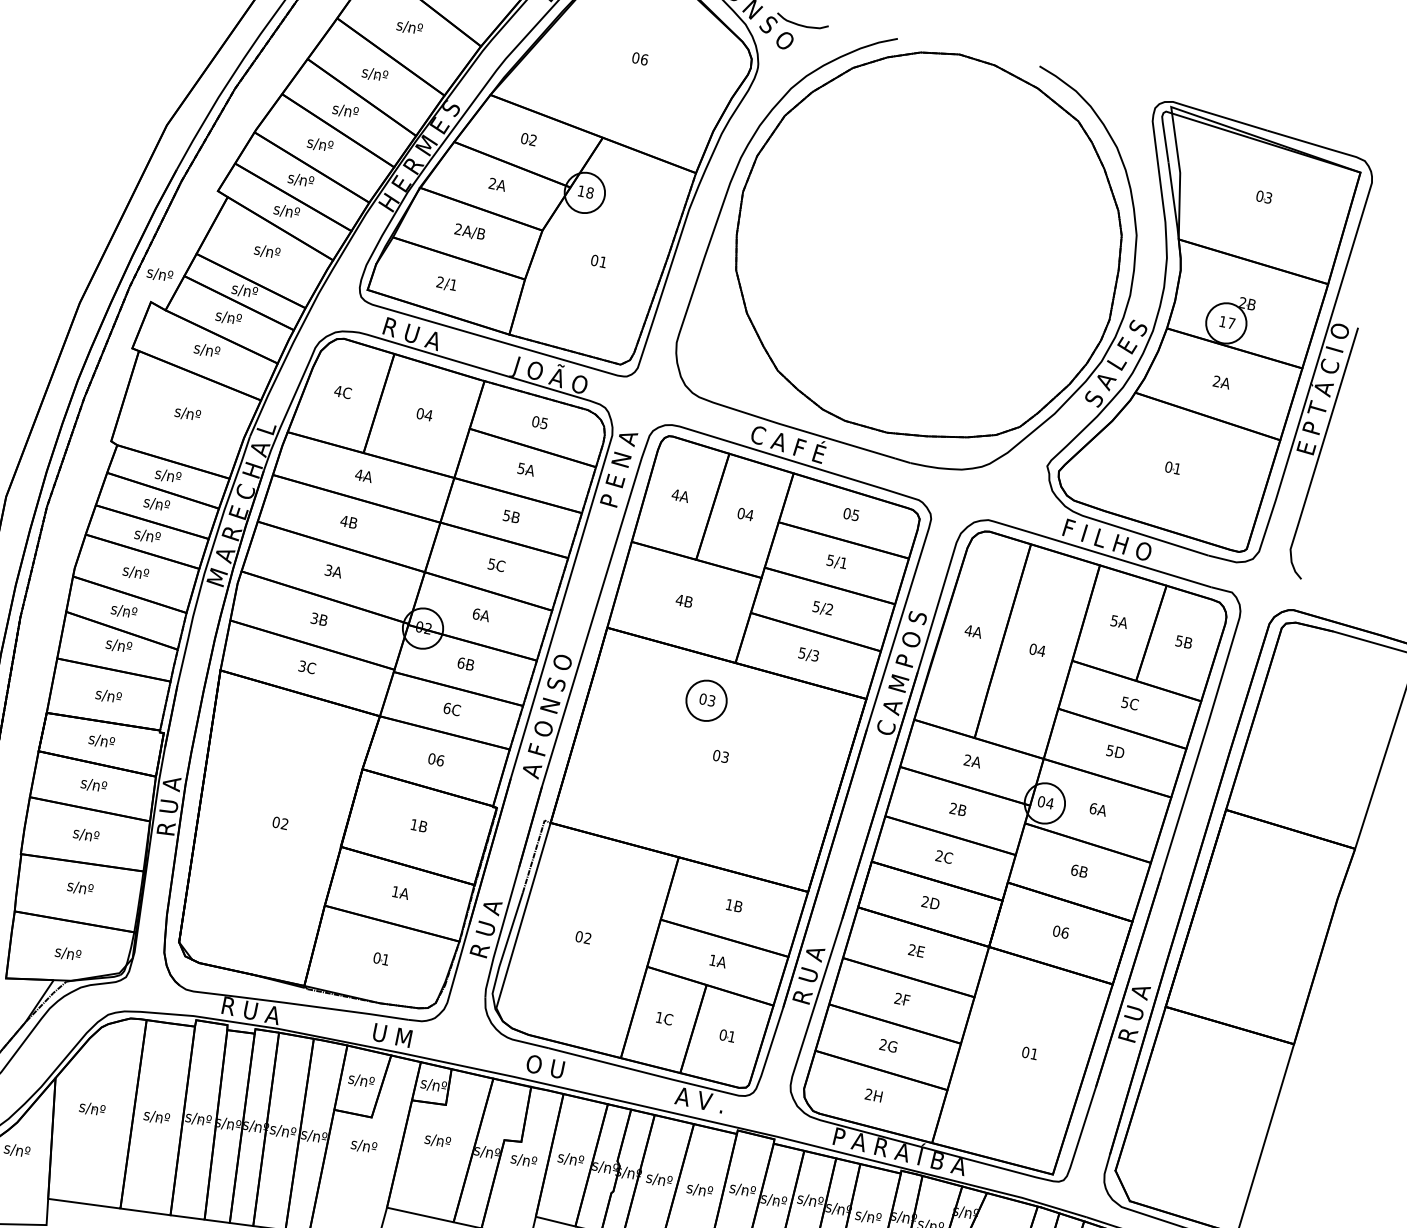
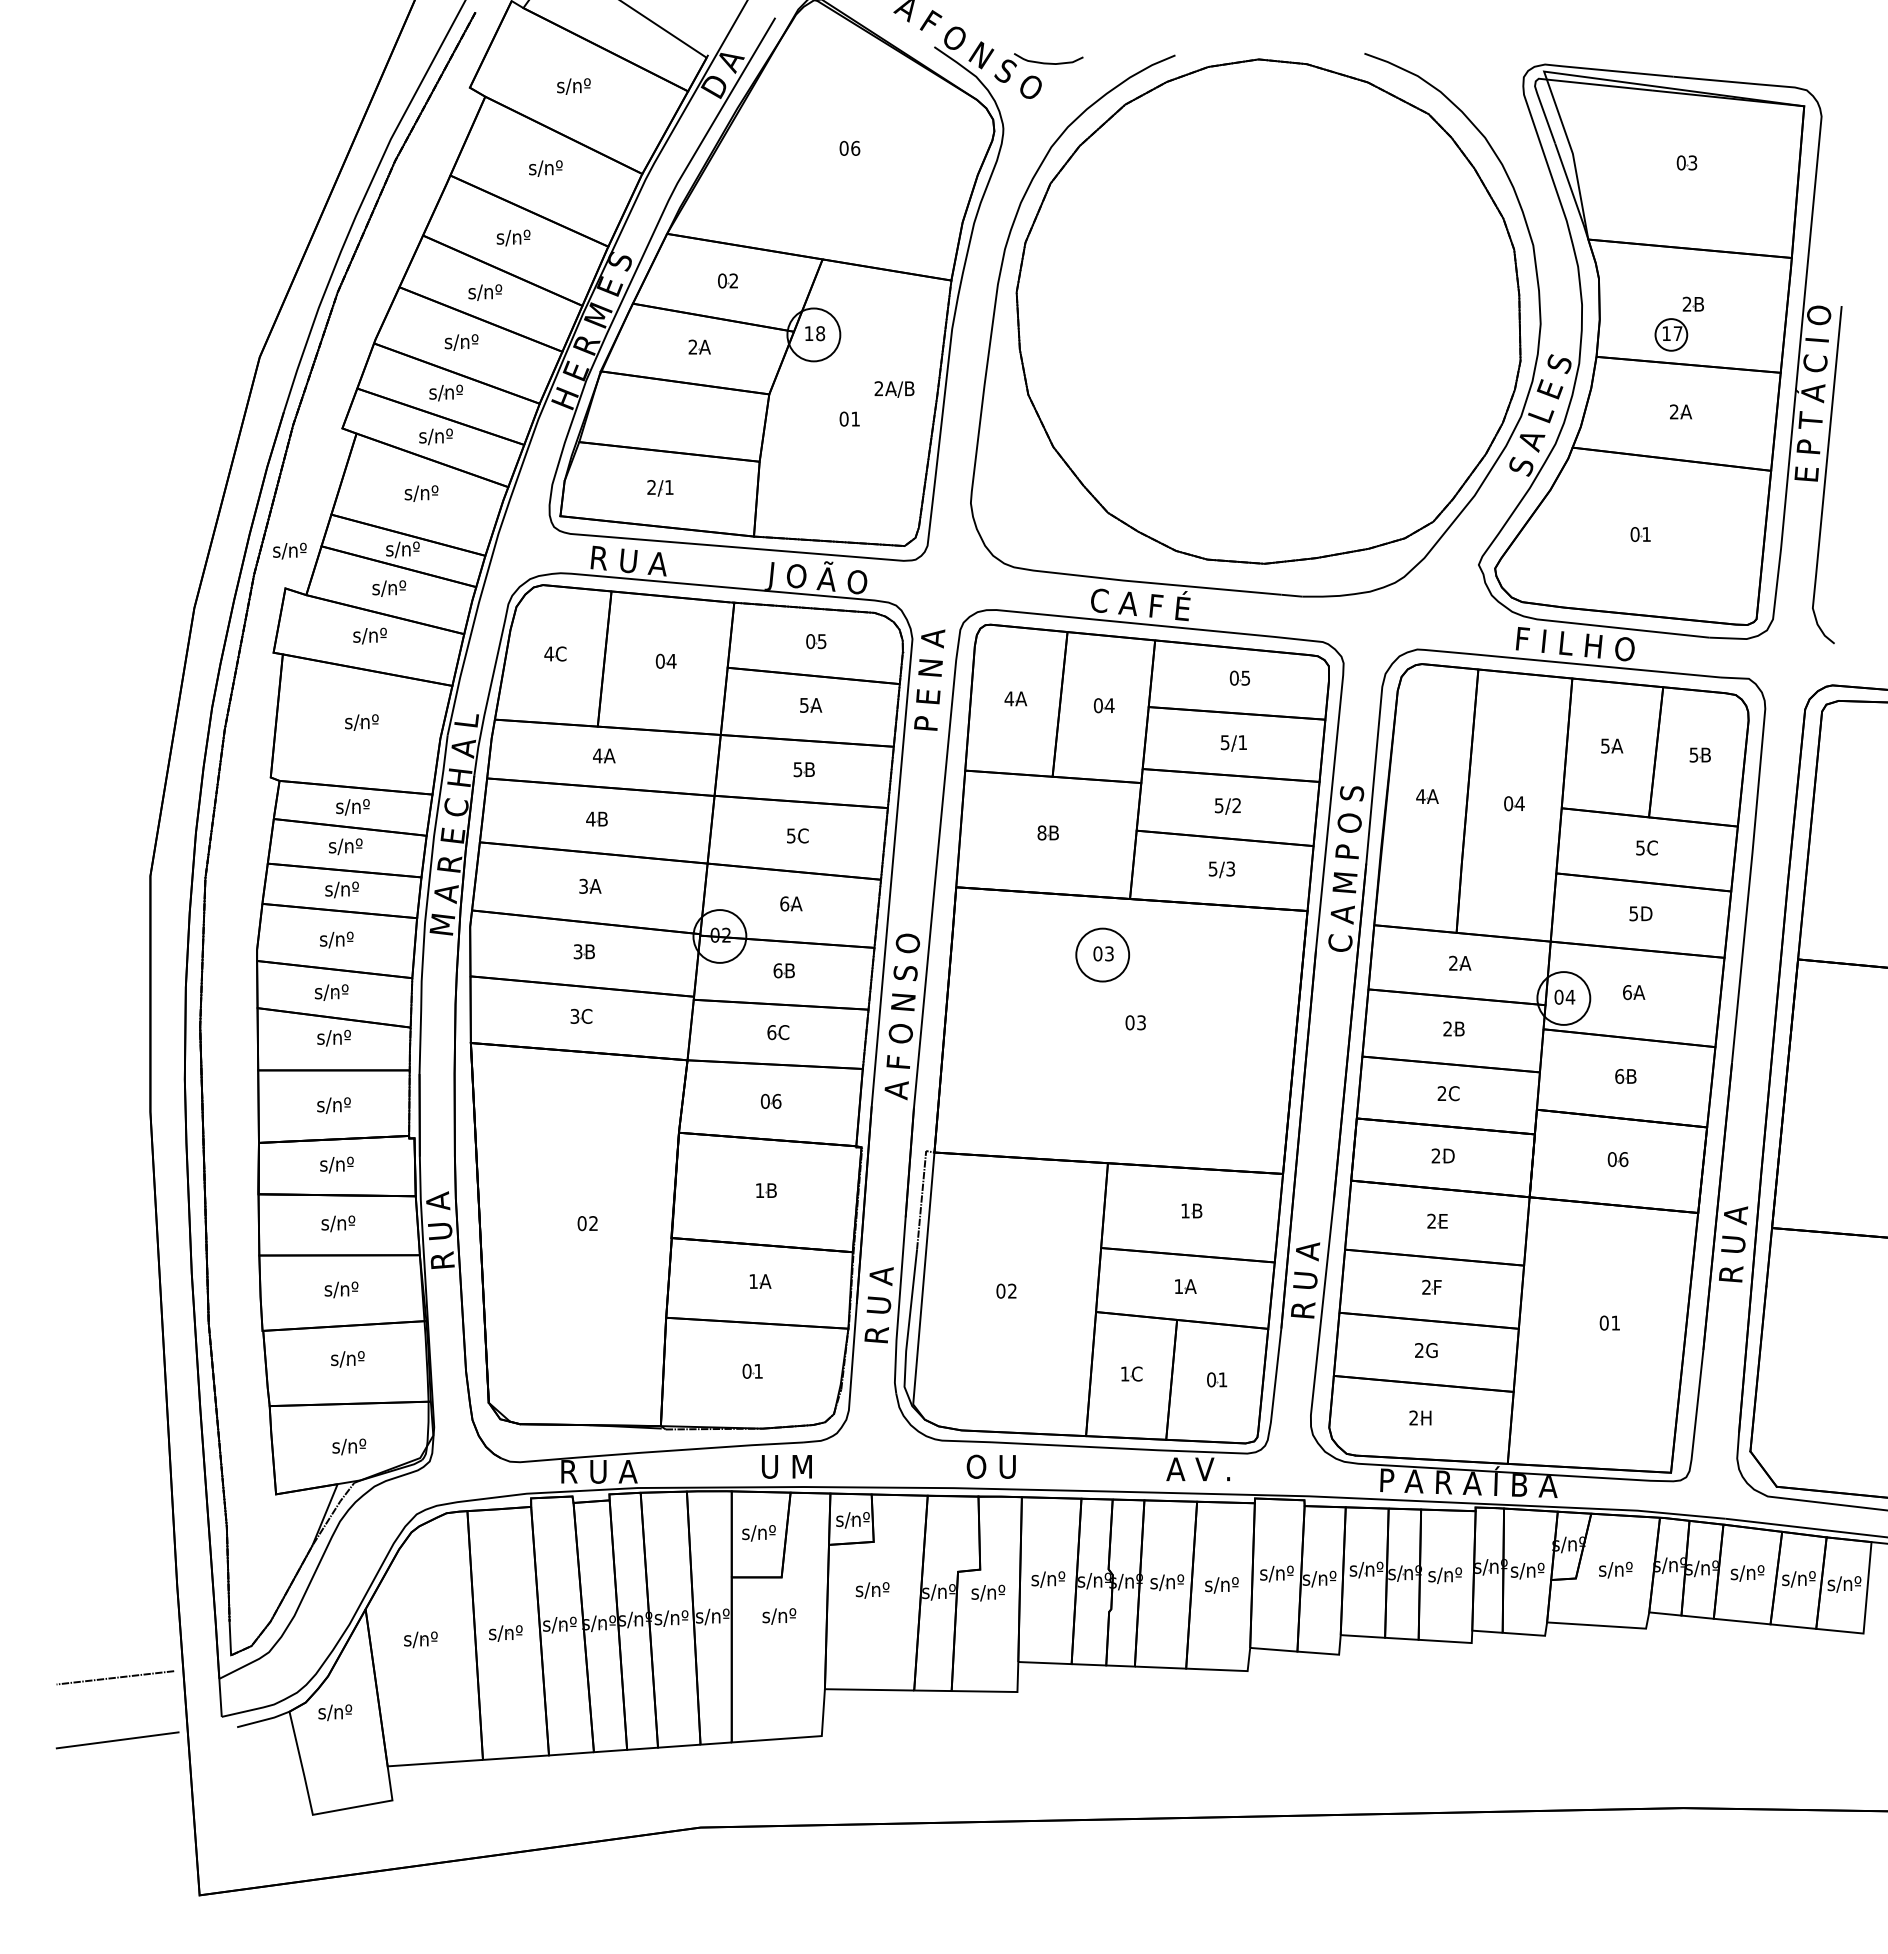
part: (469, 232) -> (894, 389), moved
circle: (1225, 322) -> (1670, 334), size x0.6
text: (679, 599) -> (1041, 832), 4B -> 8B

